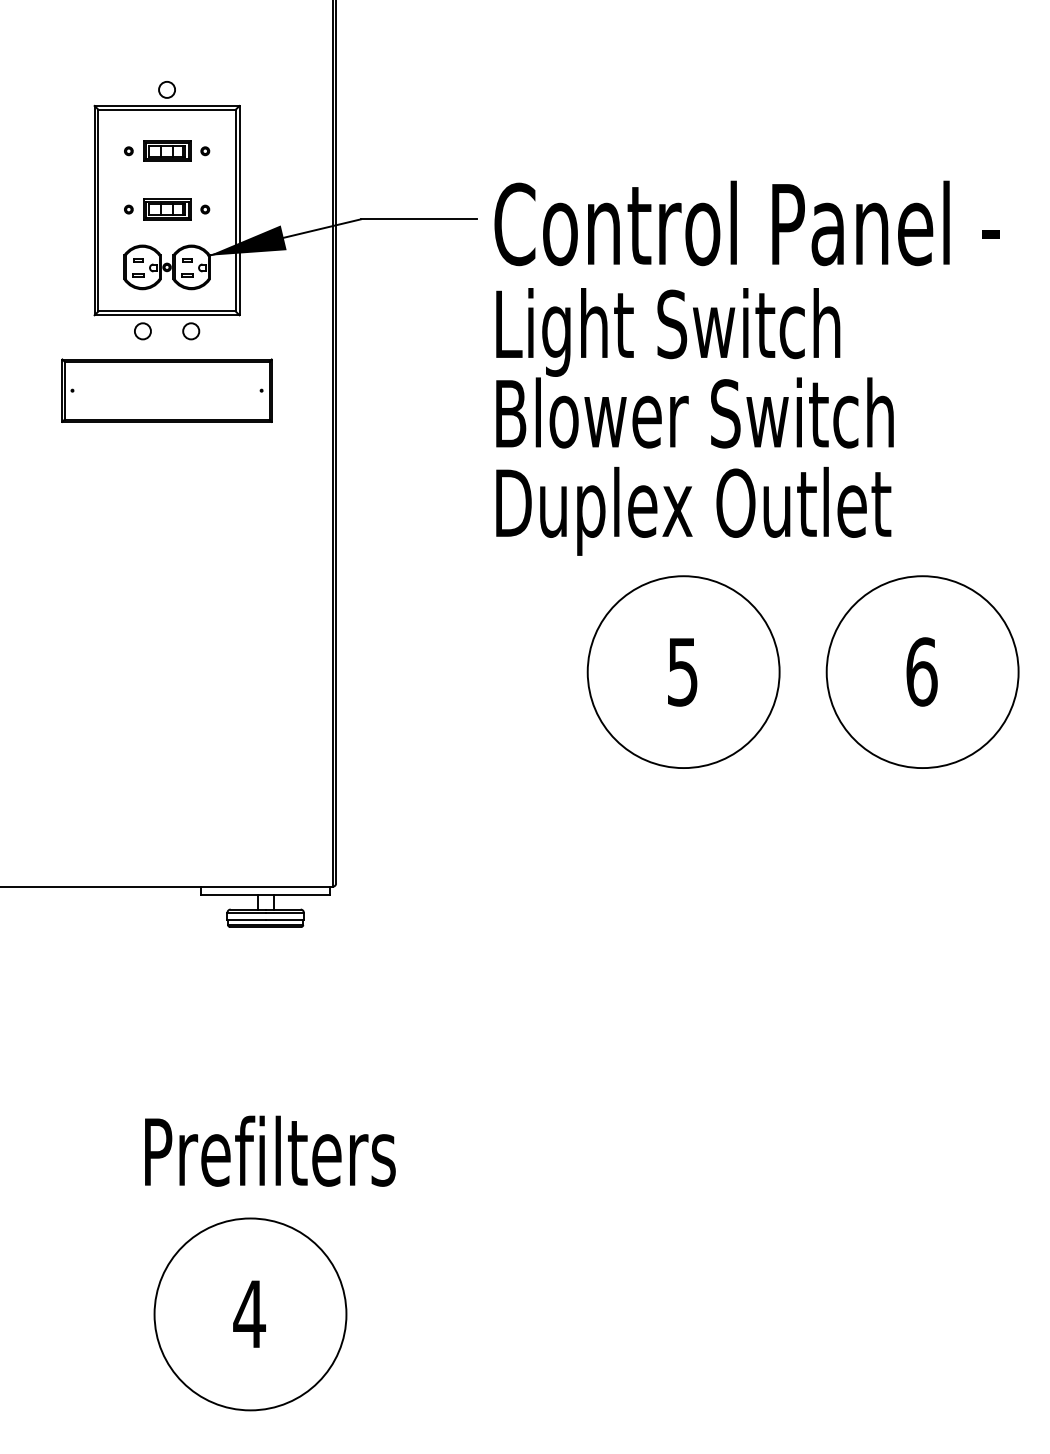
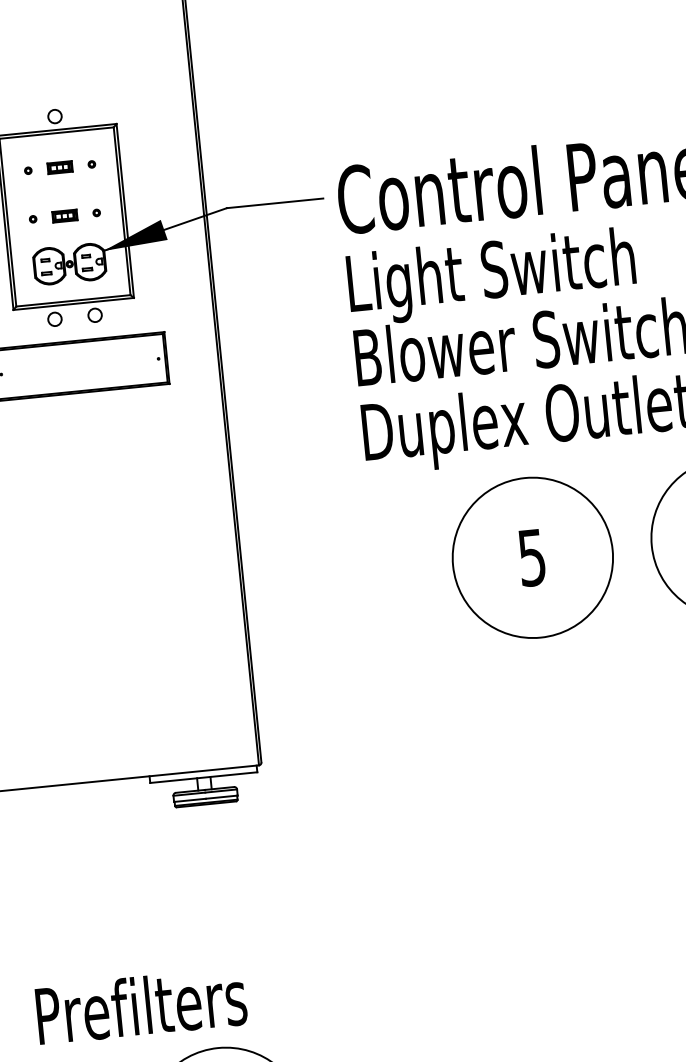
part: (166, 151) -> (59, 167), size x0.62
part: (166, 209) -> (64, 216), size x0.62
text: (270, 1150) -> (141, 1005), moved

